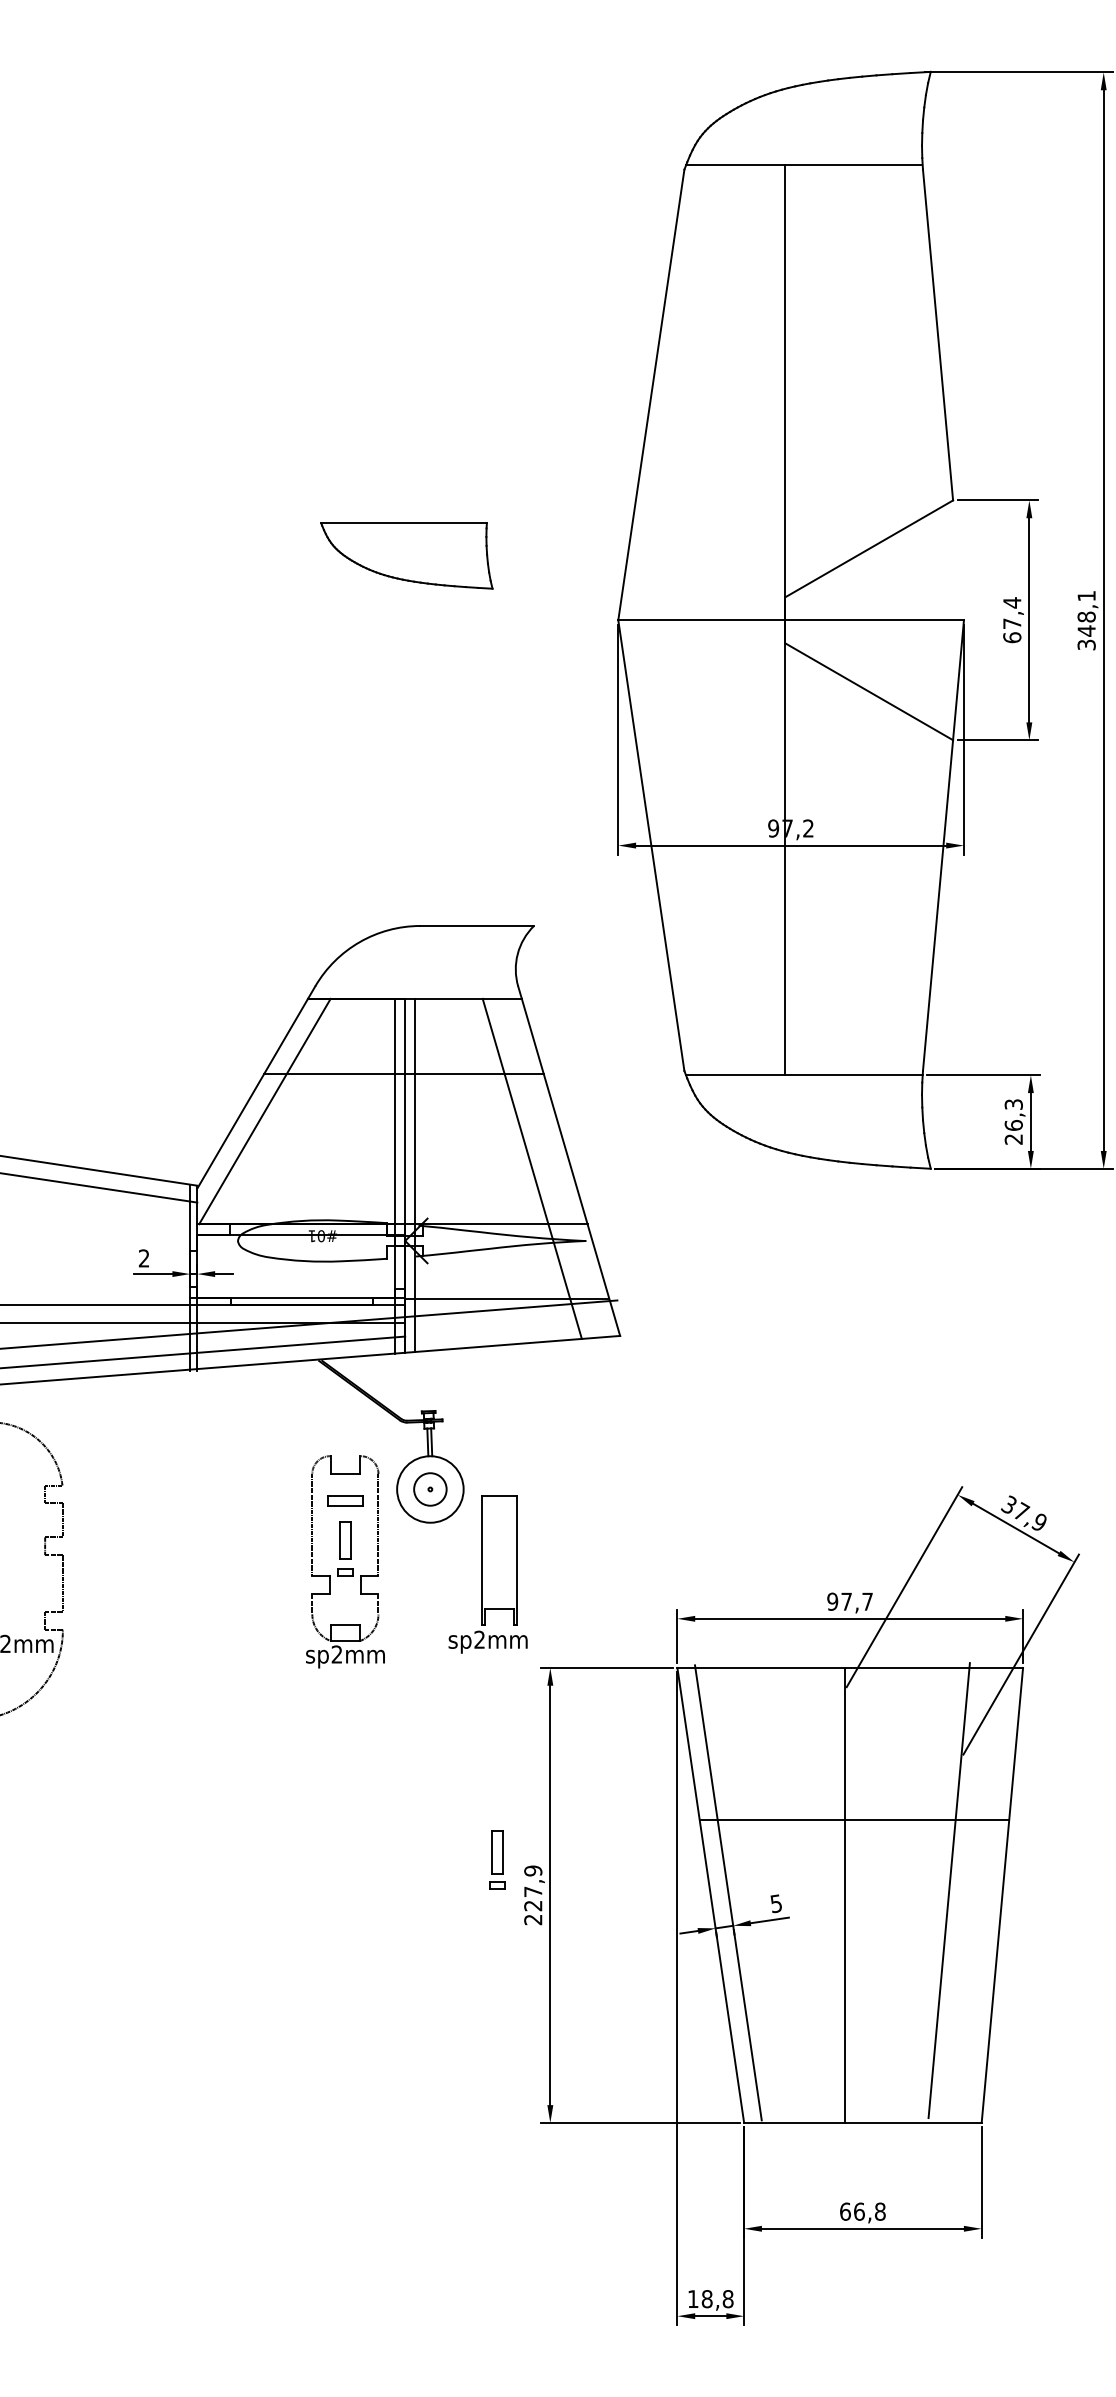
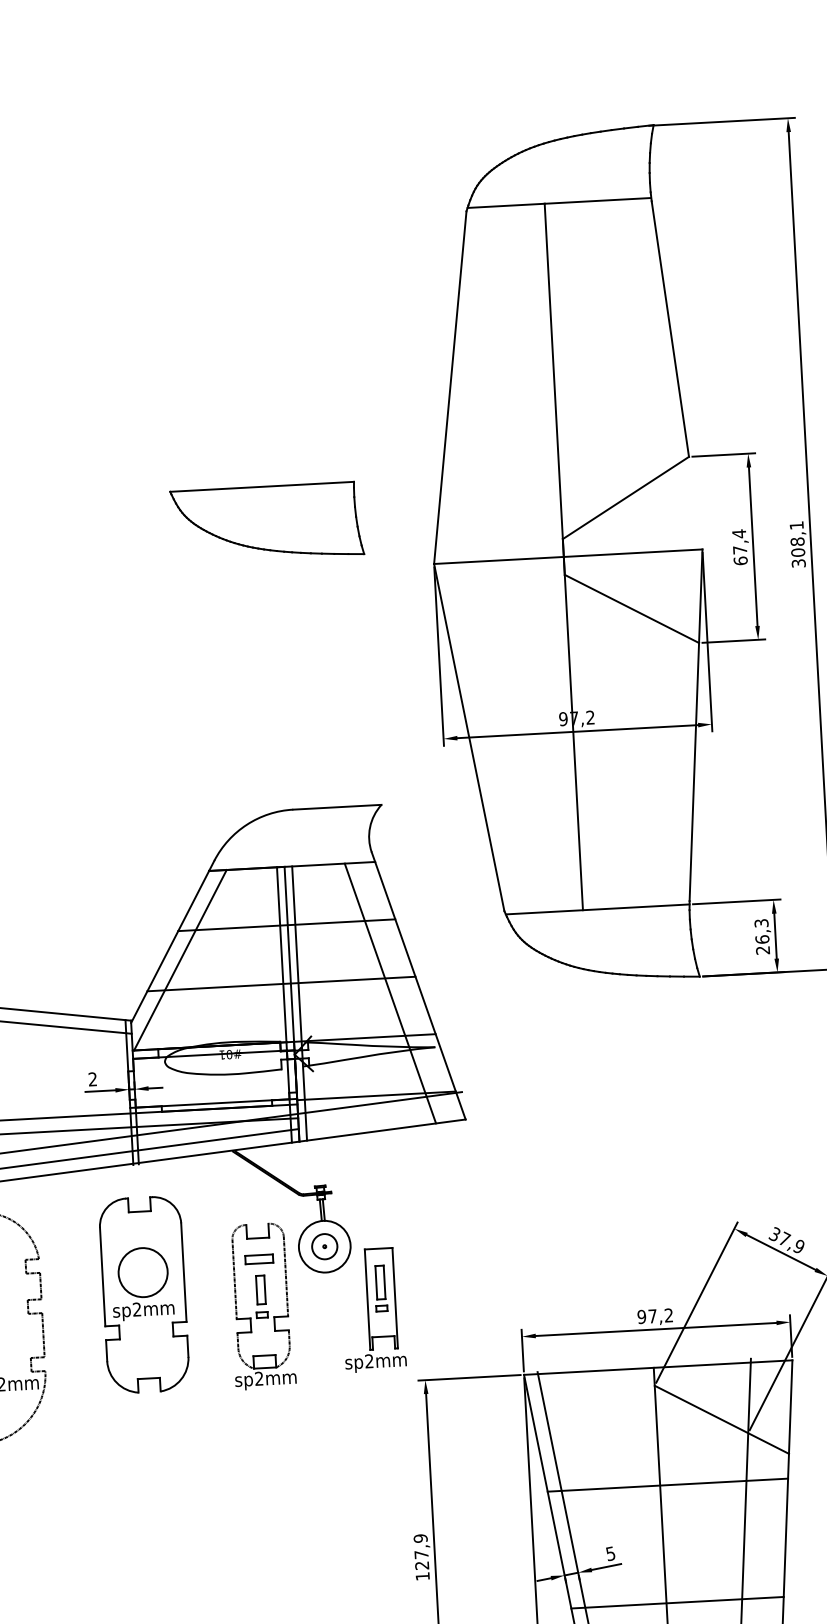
part: (406, 555) -> (266, 522), size x1.43
text: (1086, 630) -> (798, 552), 348,1 -> 308,1
line: (392, 1149) -> (281, 984), added
part: (195, 1538) -> (144, 1294), added
text: (867, 1601) -> (668, 1315), 97,7 -> 97,2
line: (928, 1739) -> (722, 1419), added
part: (497, 1859) -> (380, 1288), moved
text: (533, 1919) -> (422, 1576), 227,9 -> 127,9
line: (858, 1971) -> (677, 1602), added

